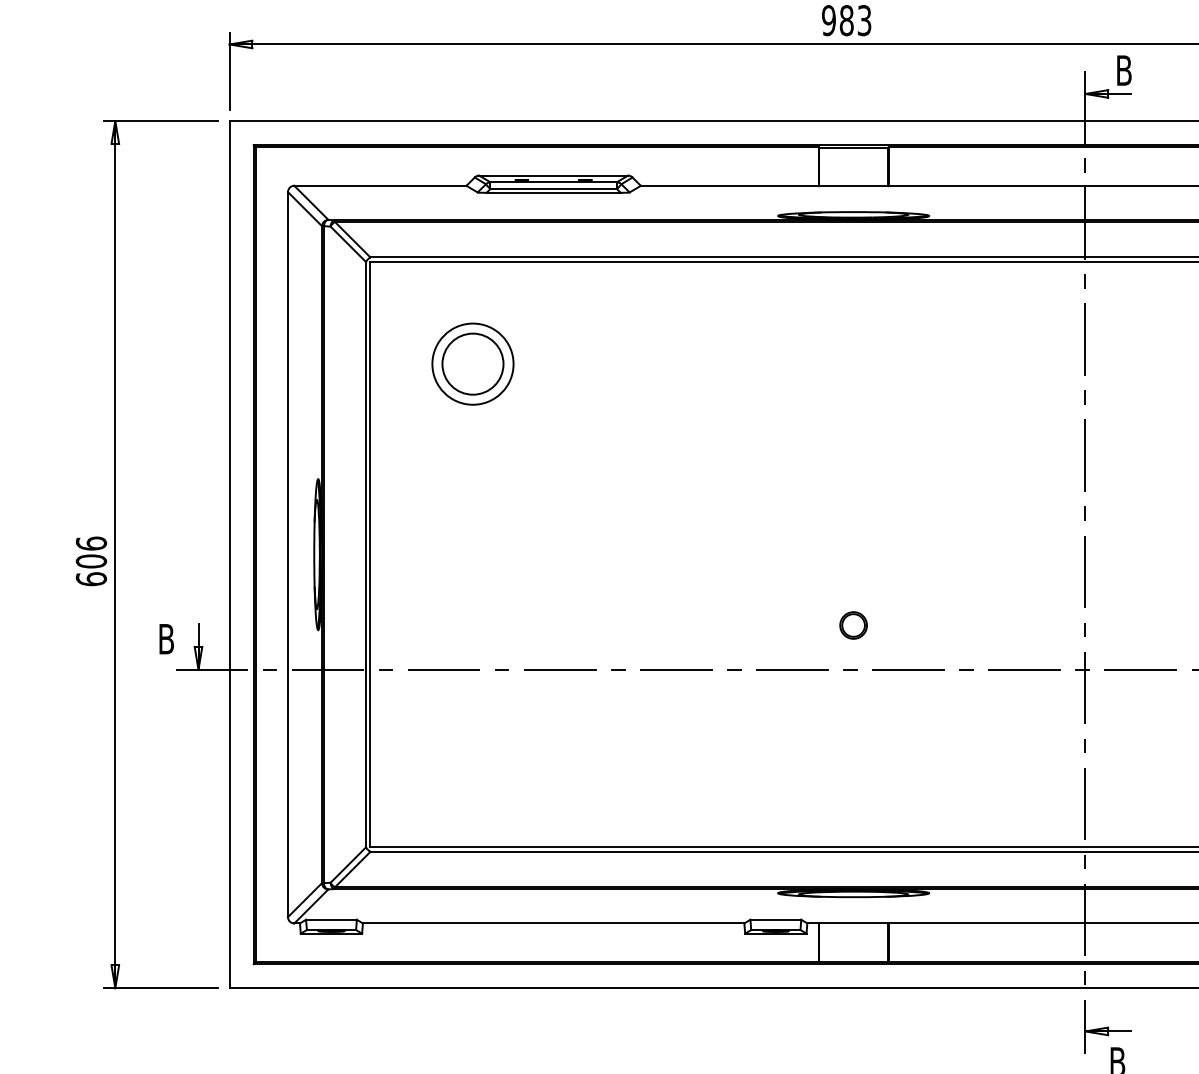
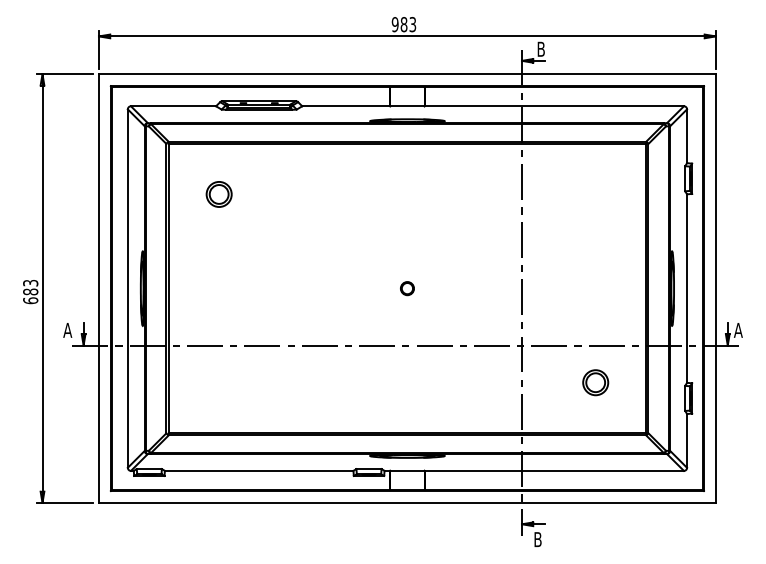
part: (471, 364) -> (218, 194), size x0.62
text: (91, 552) -> (30, 287), 606 -> 683
circle: (853, 625) -> (407, 288), moved
text: (165, 639) -> (67, 330), B -> A

